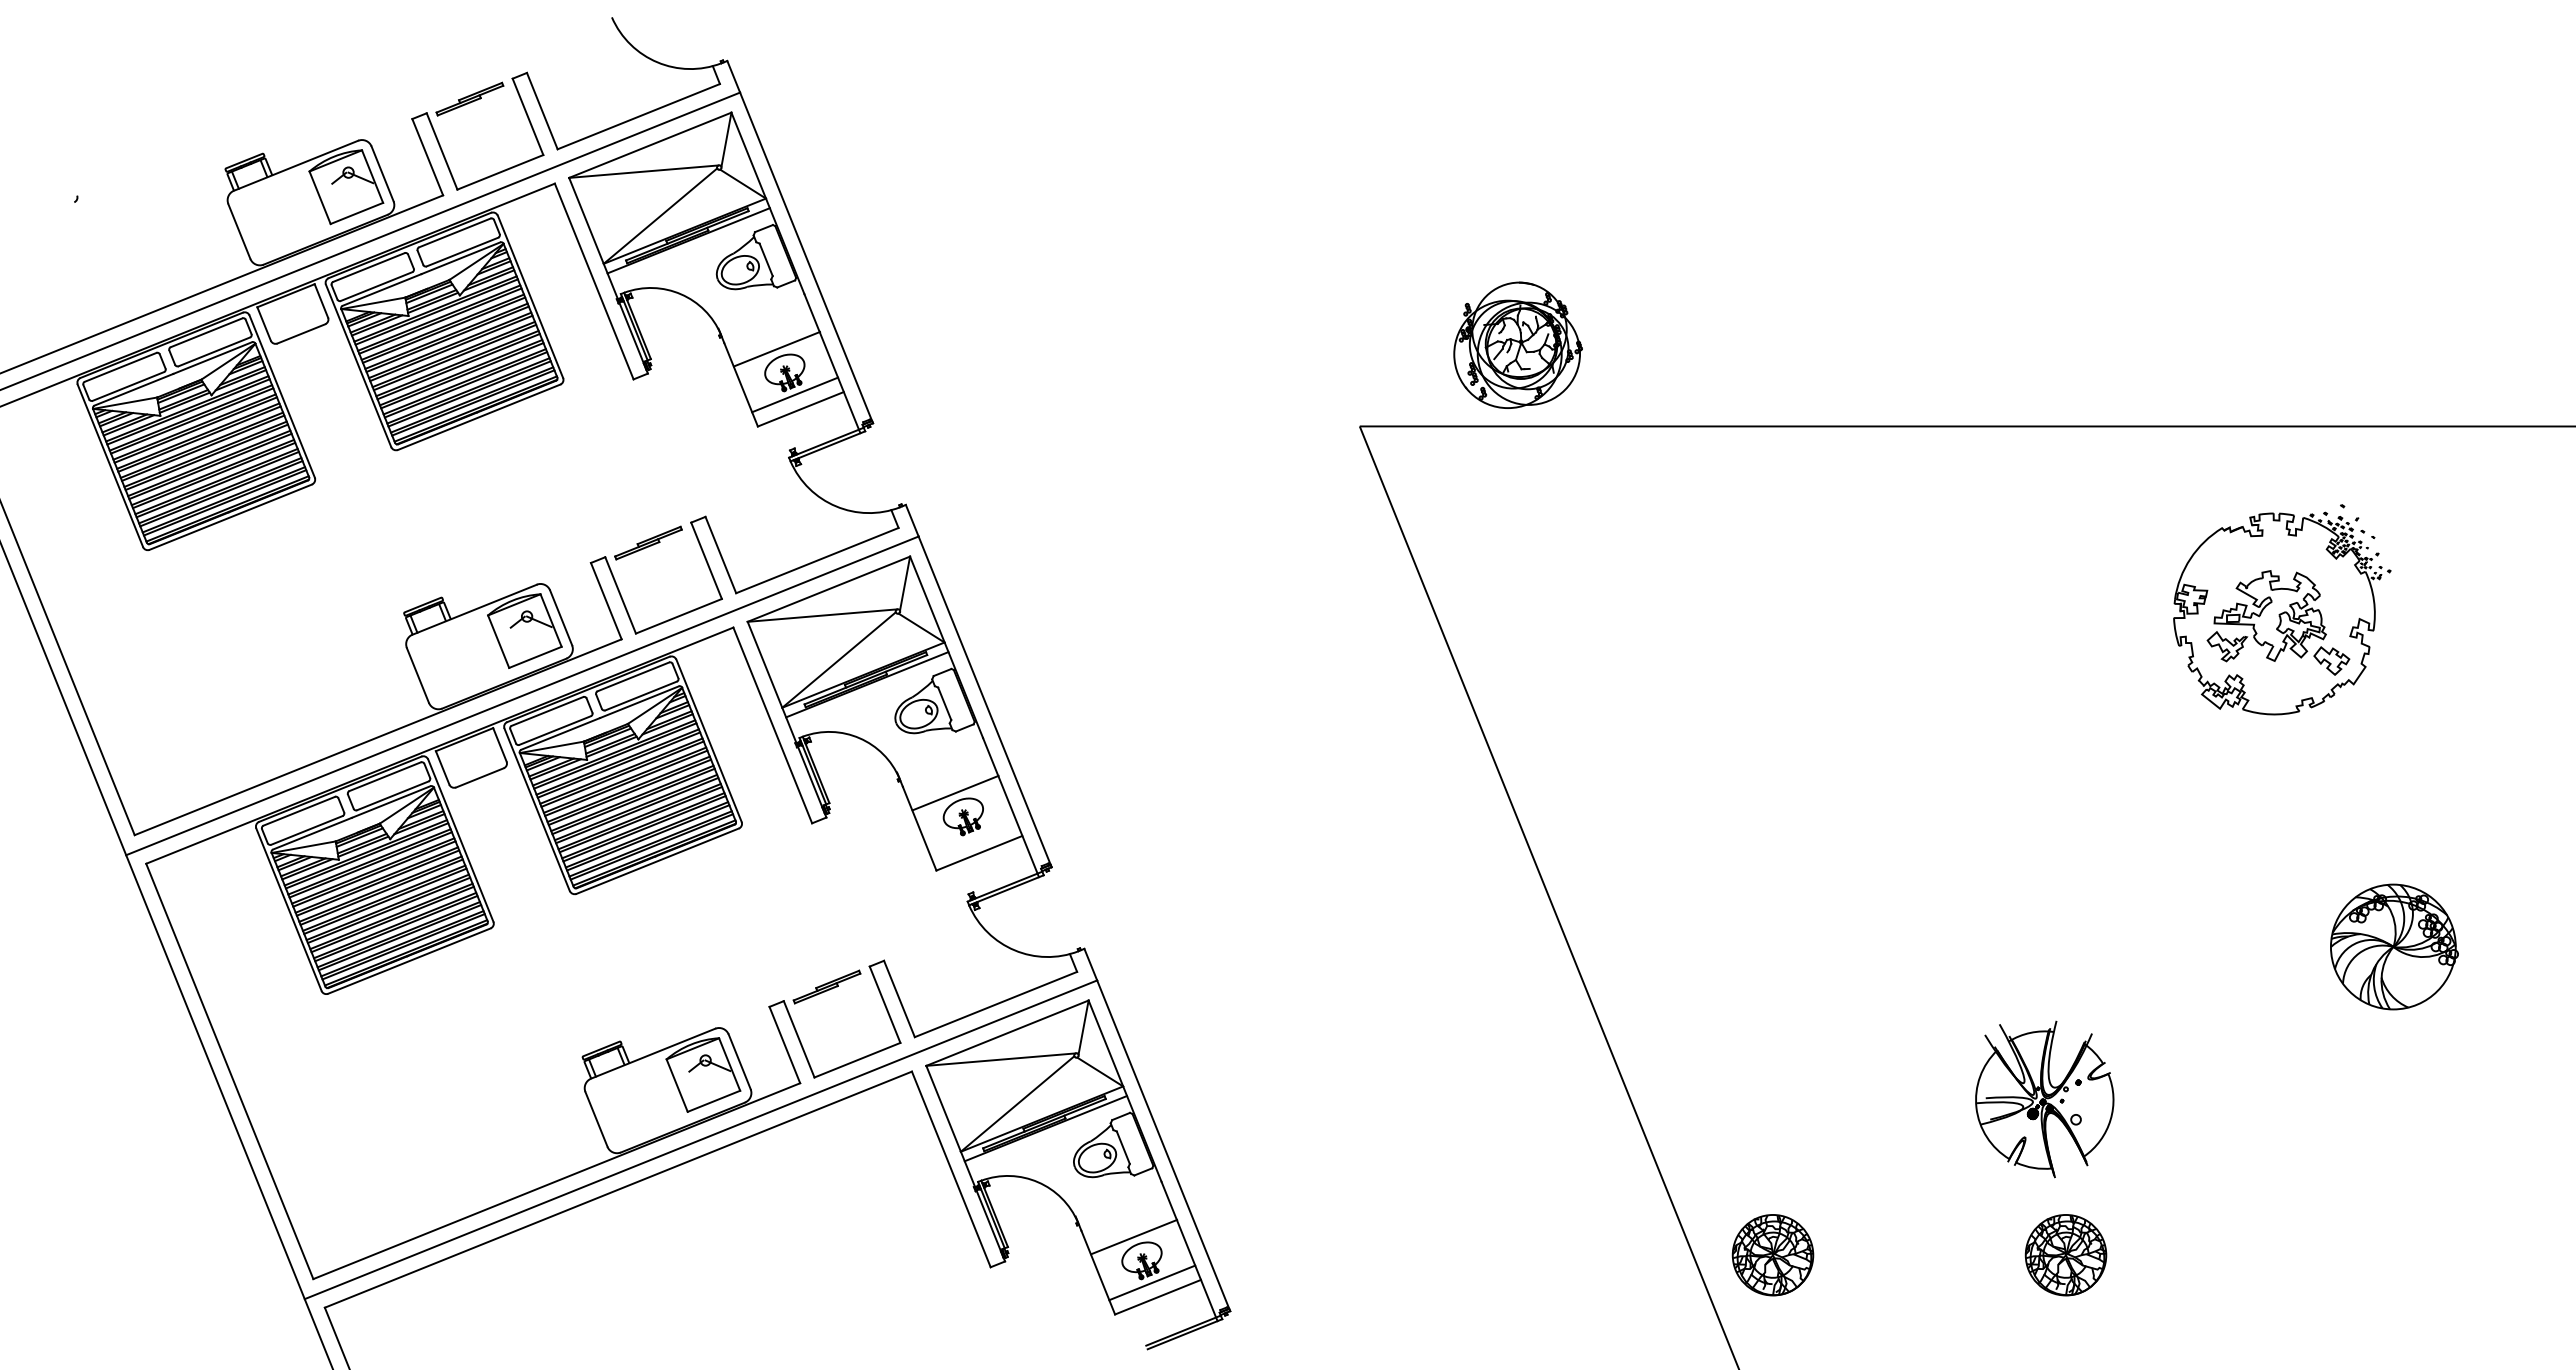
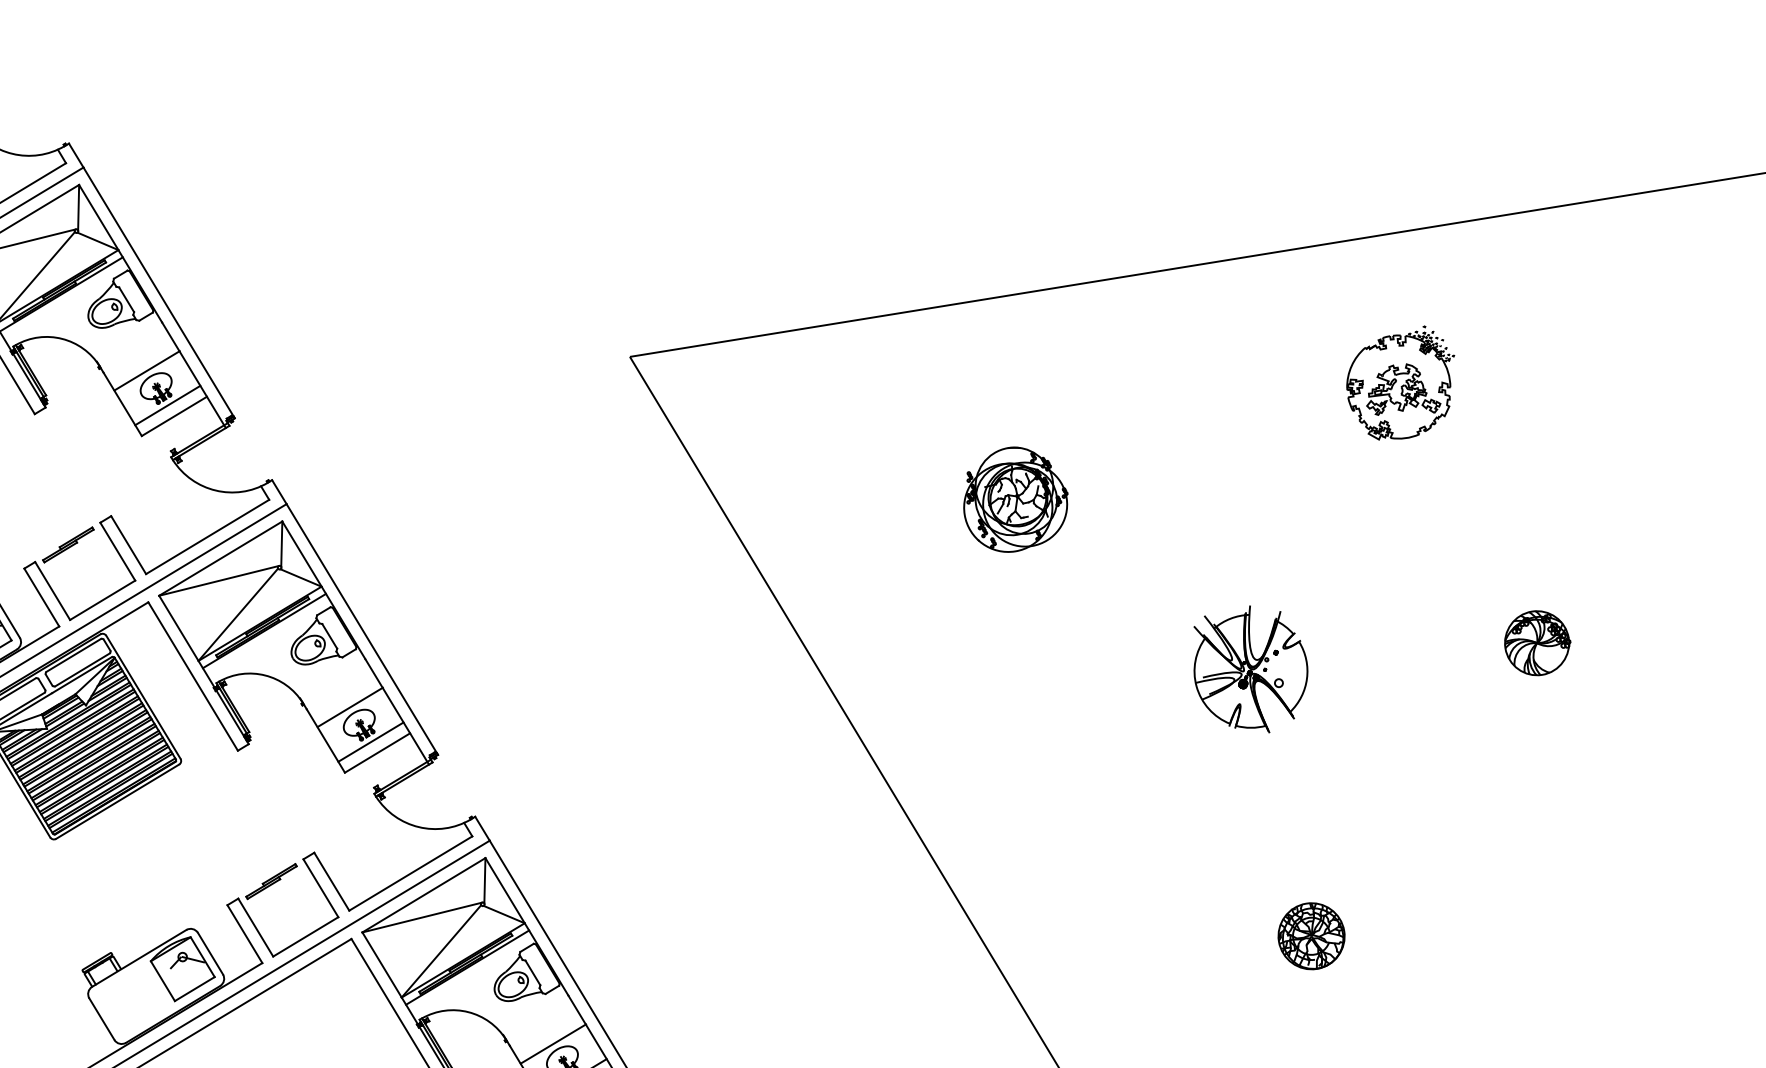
part: (1517, 344) -> (1014, 498), moved
part: (2282, 609) -> (1402, 384), size x0.62
line: (973, 838) -> (370, 741), added
part: (2394, 946) -> (1537, 642), size x0.62
part: (2044, 1099) -> (1250, 670), moved
part: (1772, 1255) -> (1073, 975), removed

